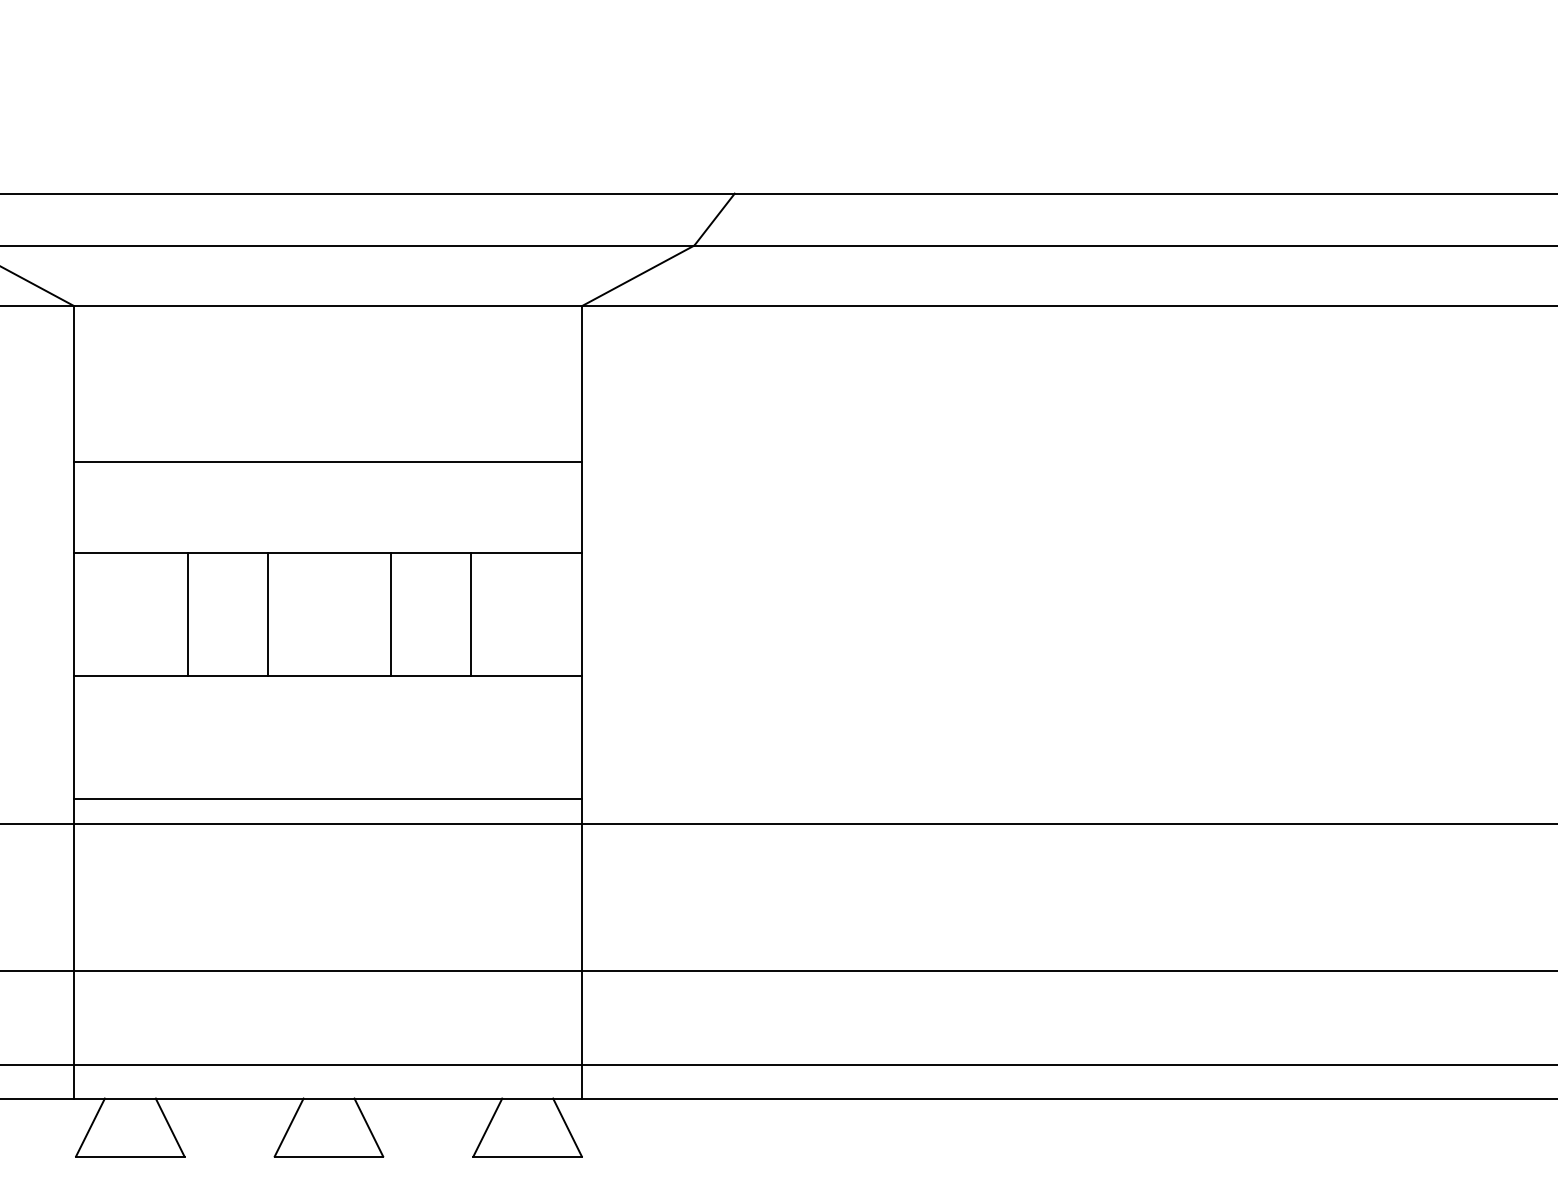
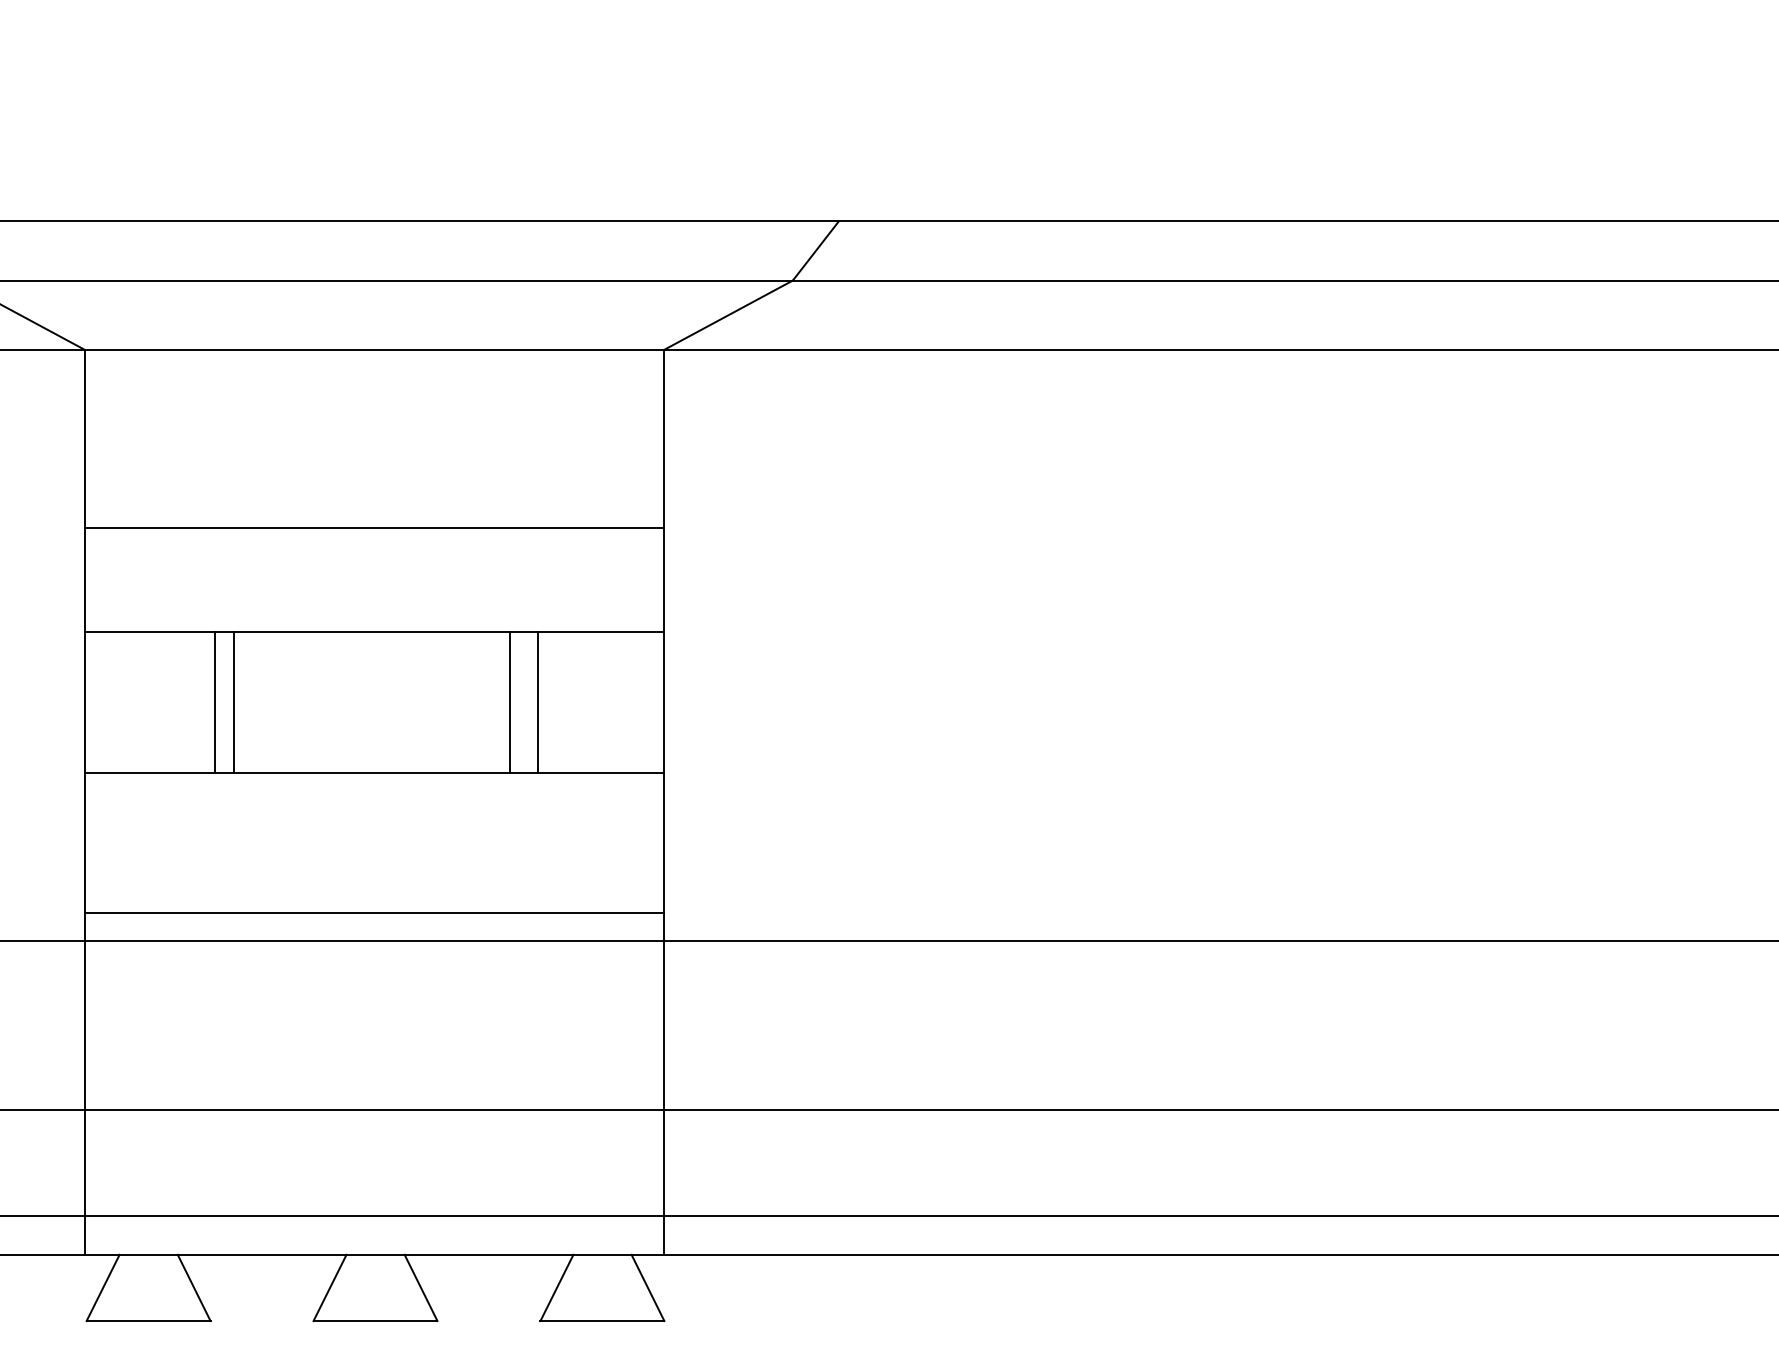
line: (267, 614) -> (233, 701), moved
line: (391, 614) -> (510, 701), moved

